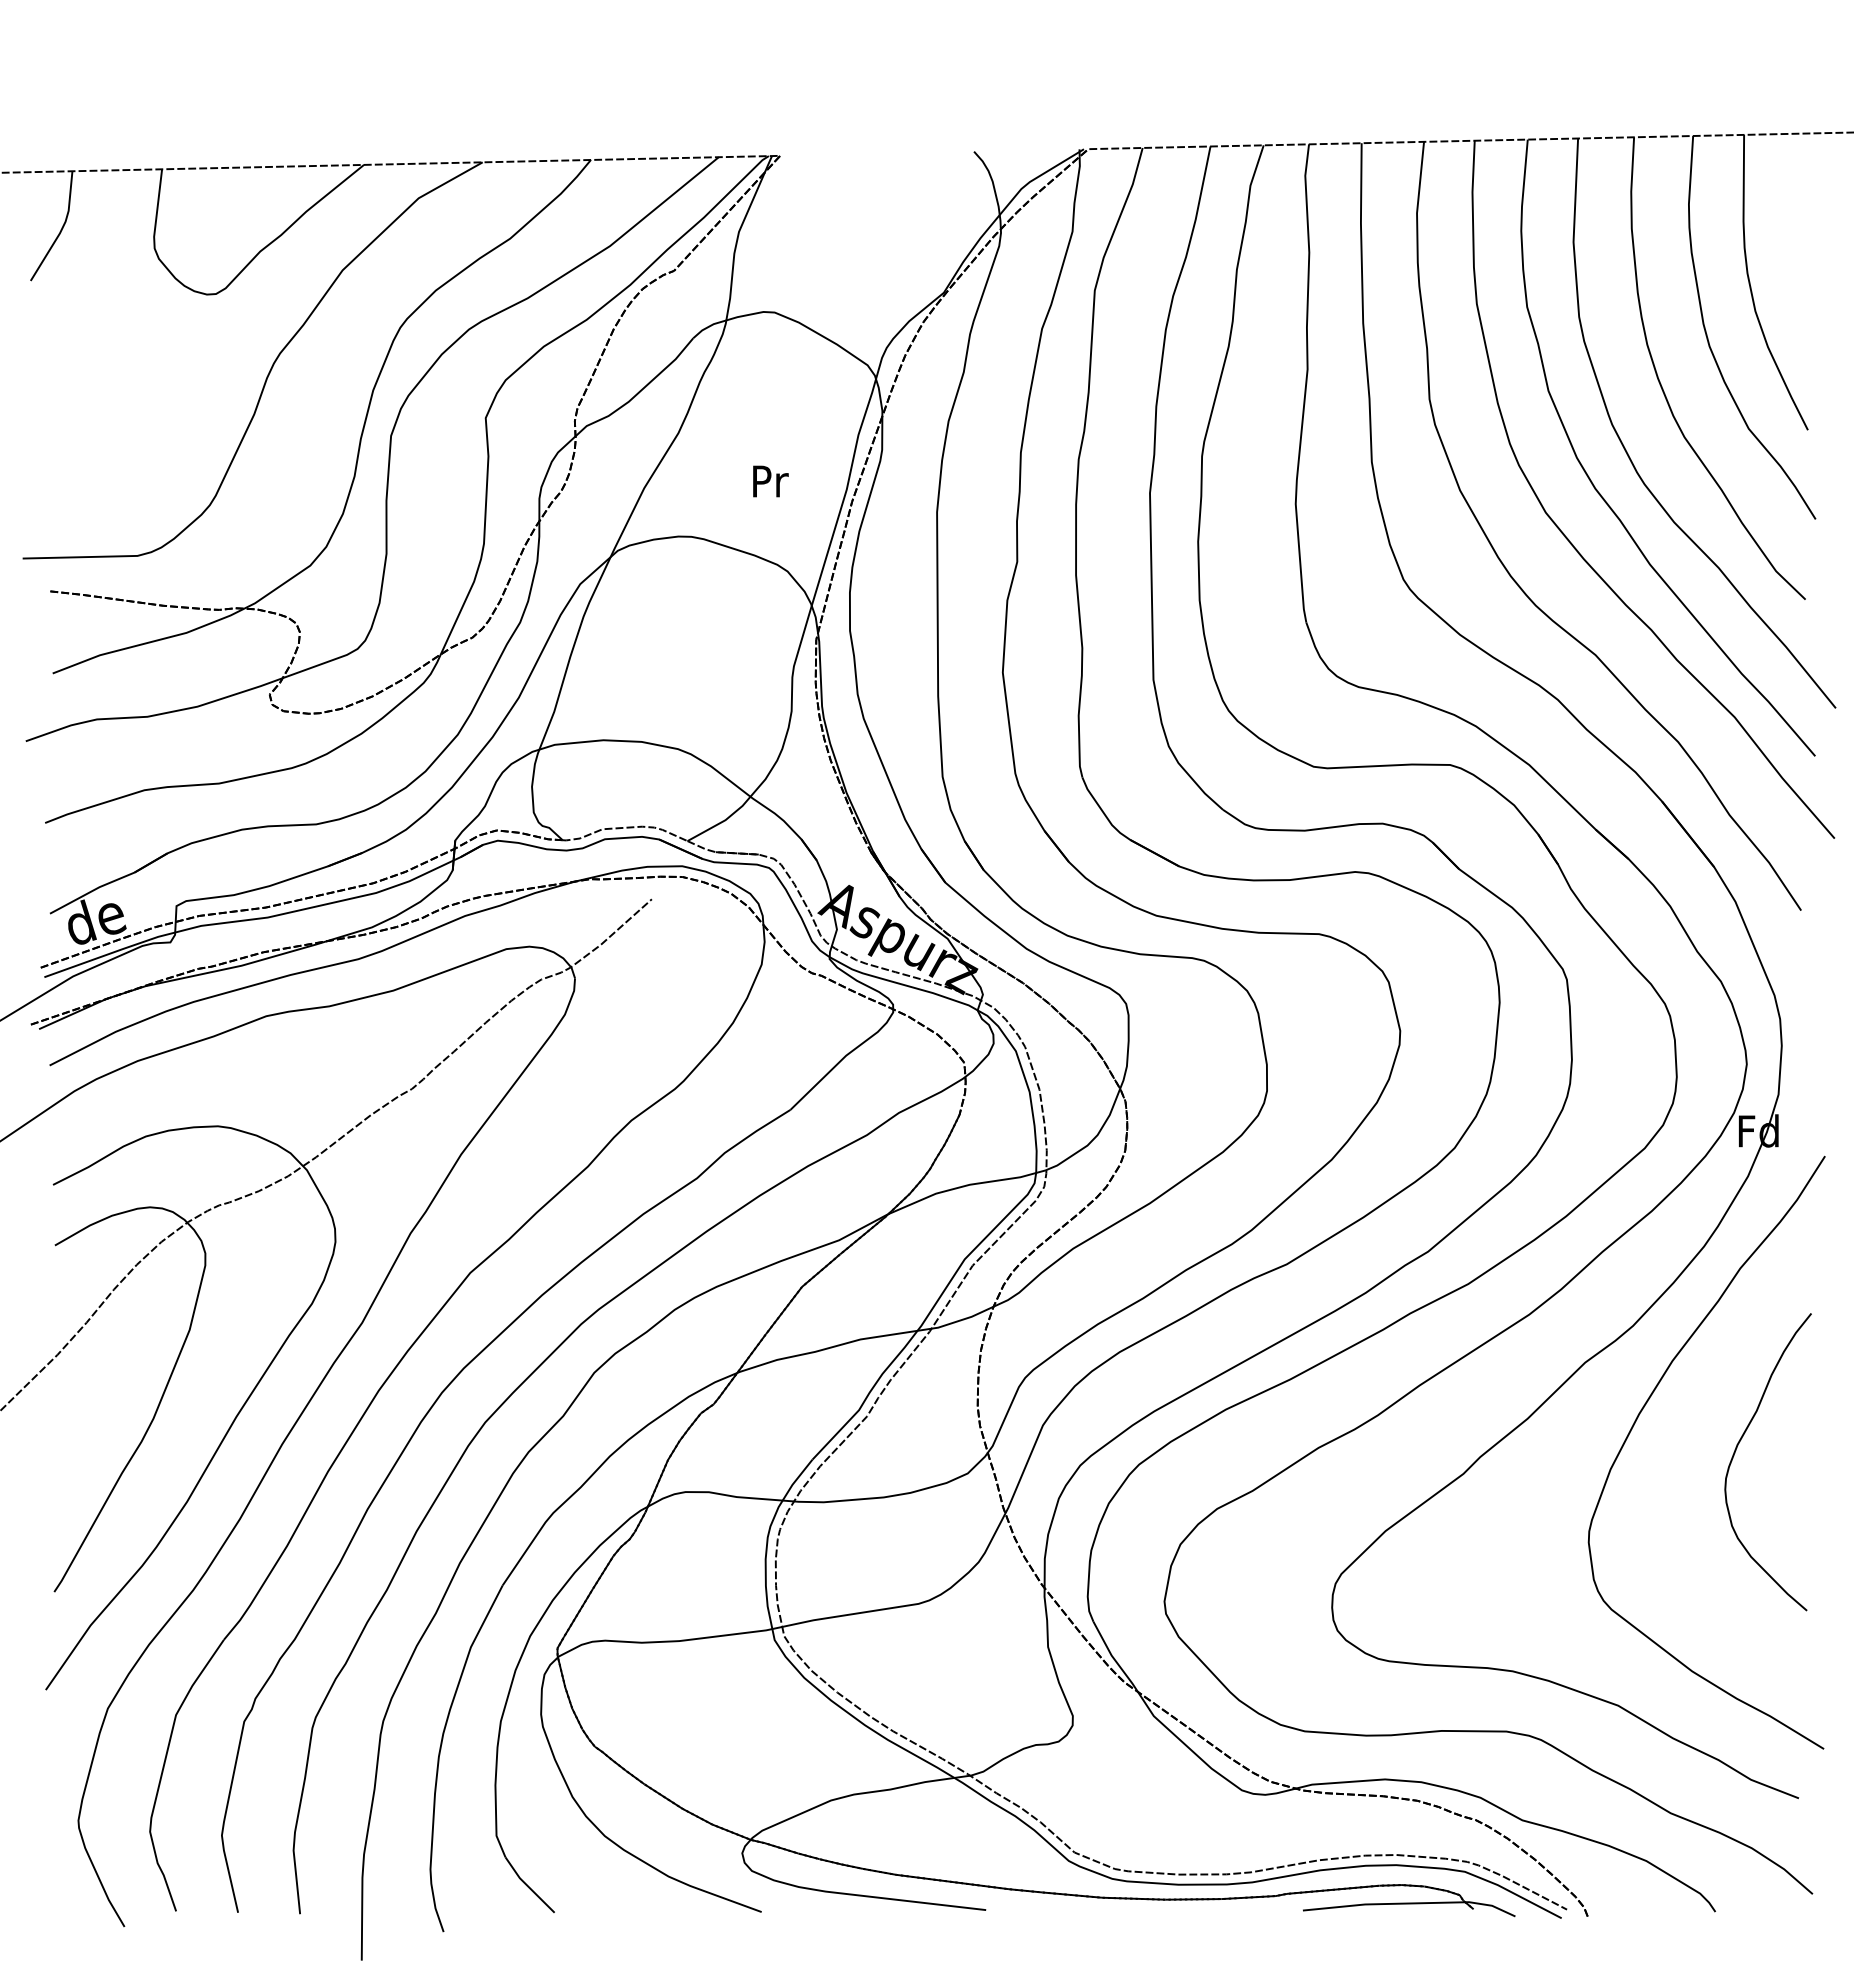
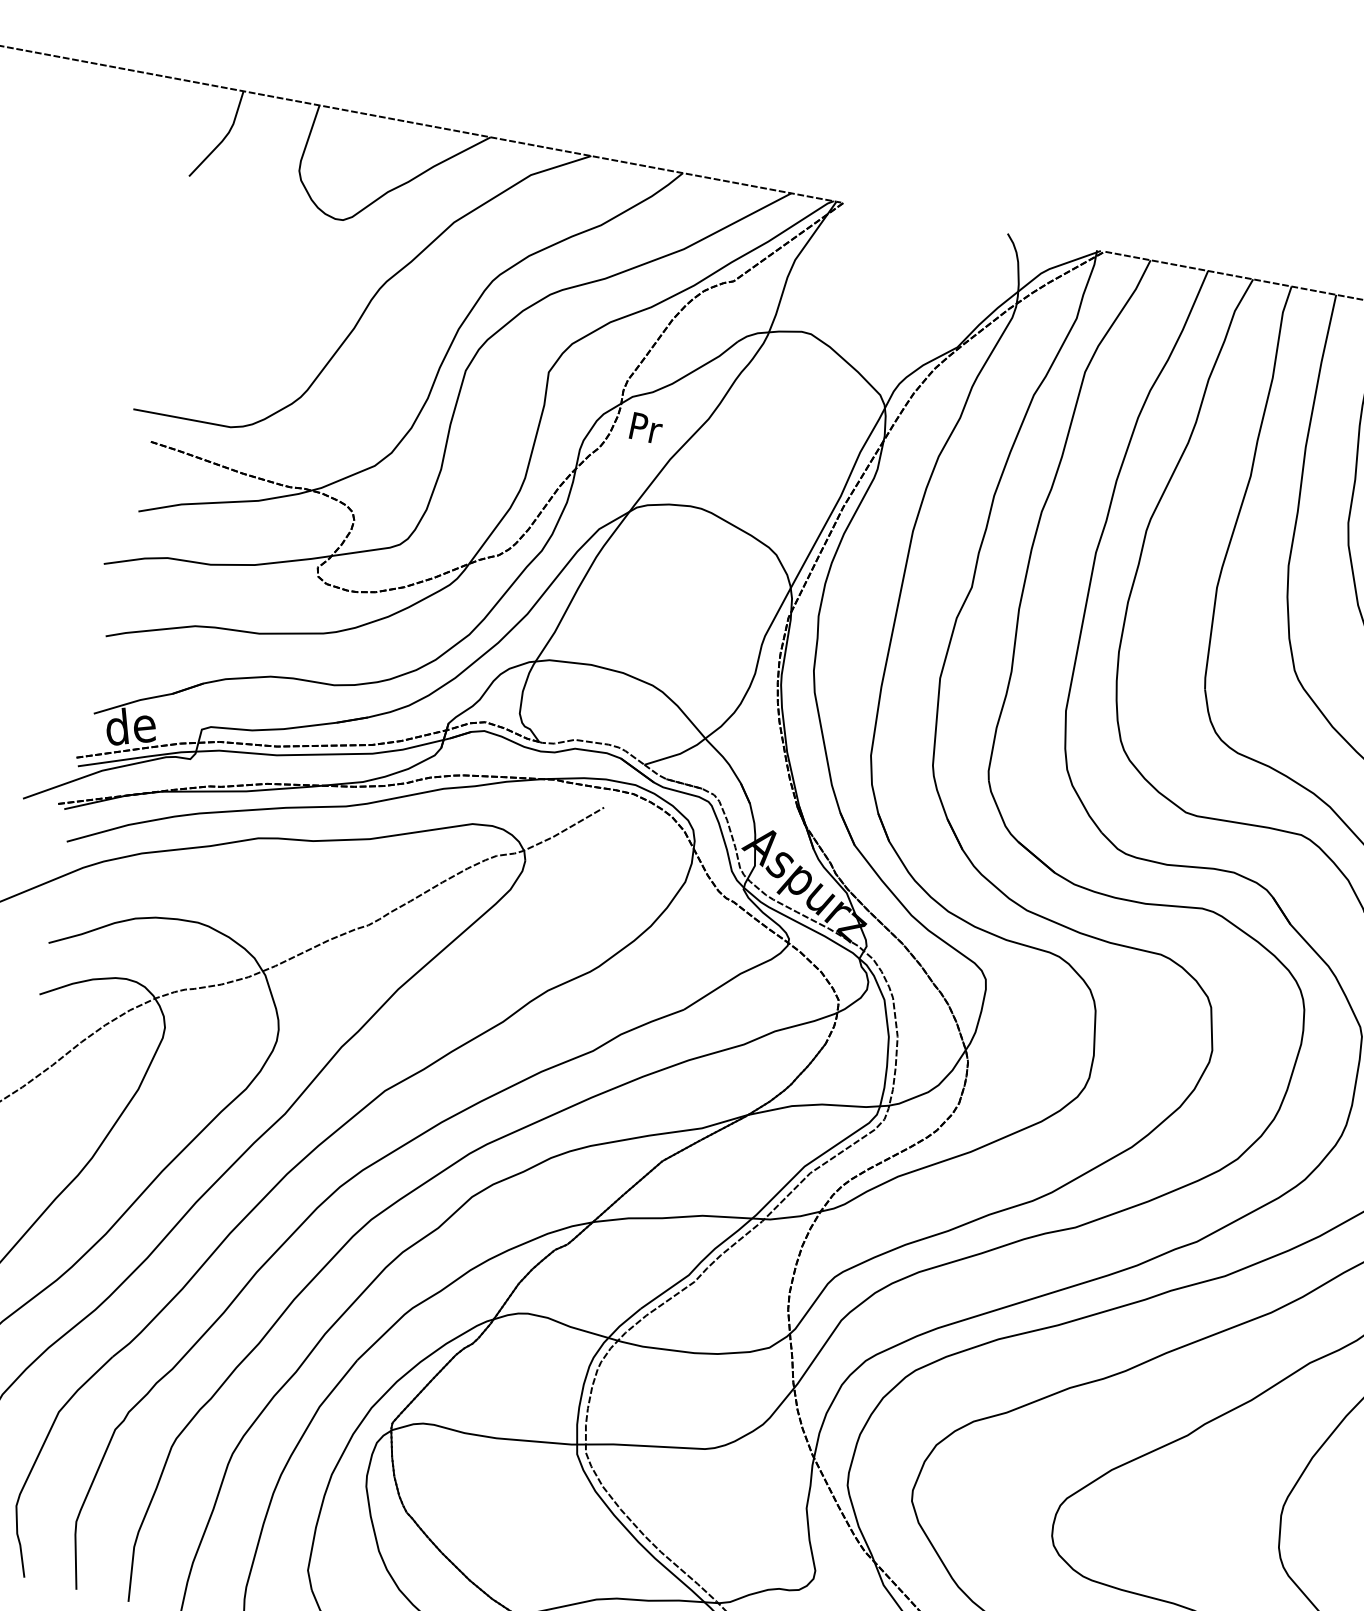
text: (770, 481) -> (646, 428), moved

